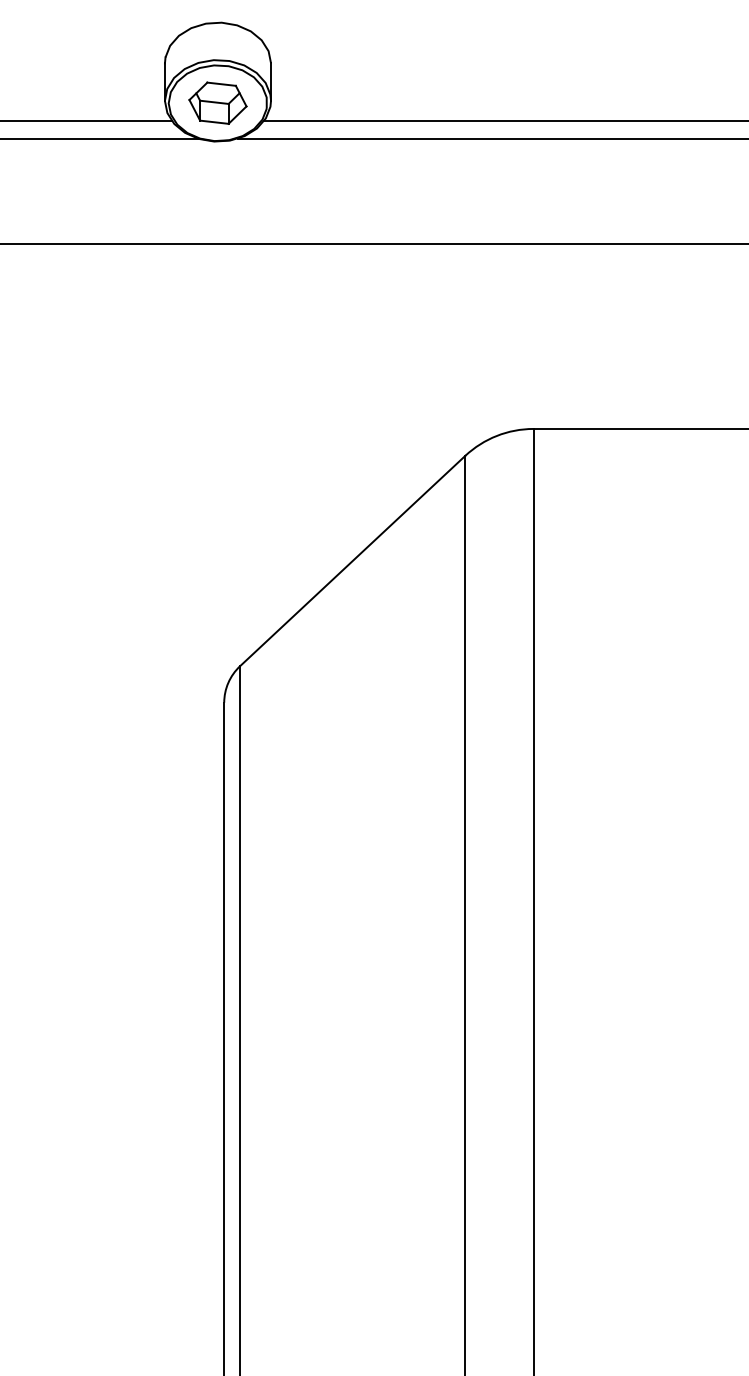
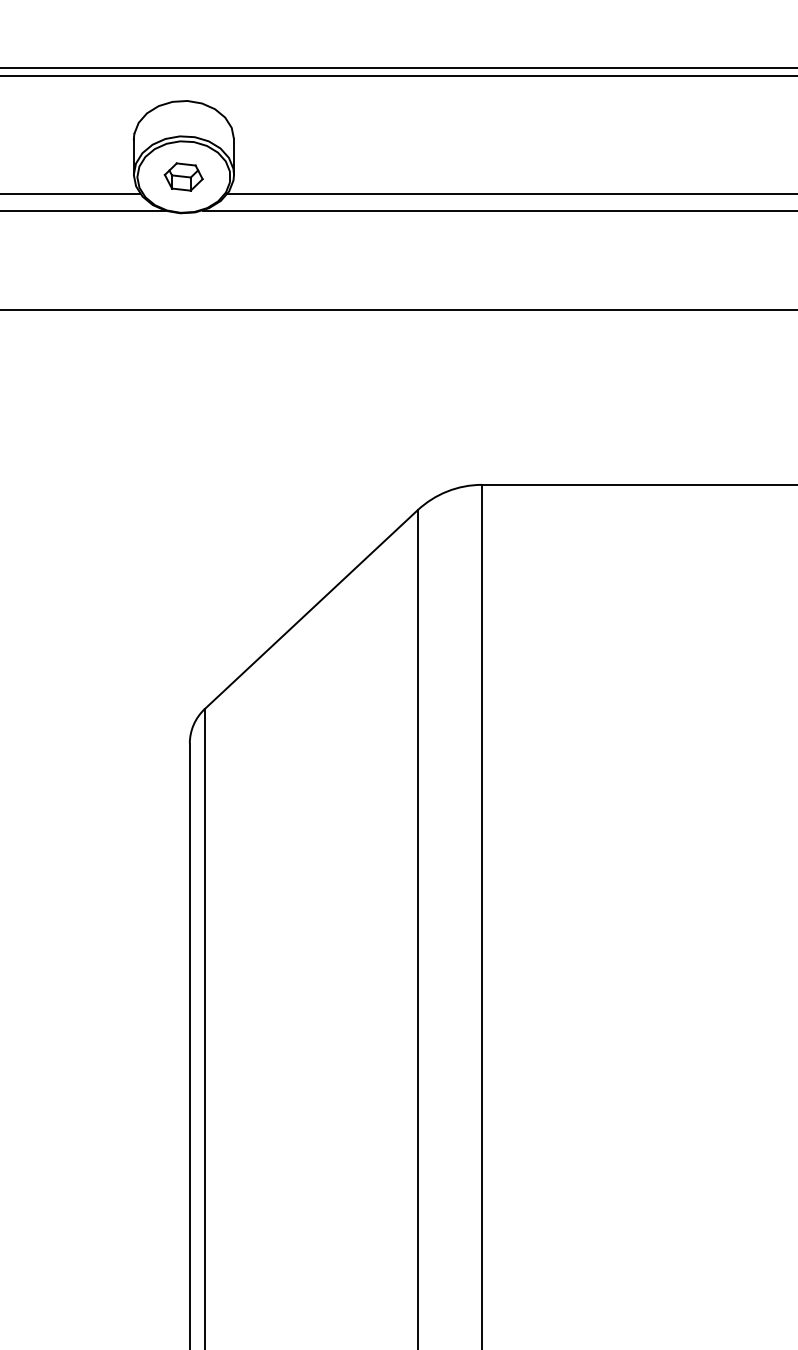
part: (217, 102) -> (183, 176), size x0.7

